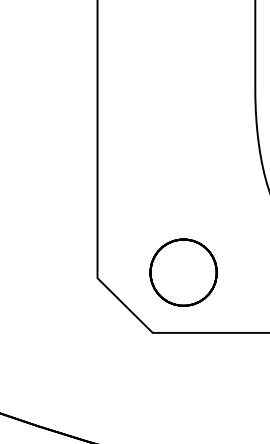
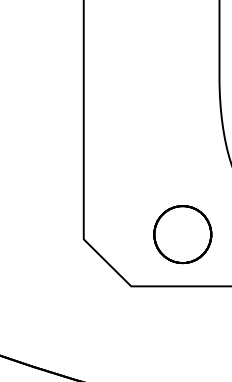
part: (183, 272) -> (182, 234), moved

